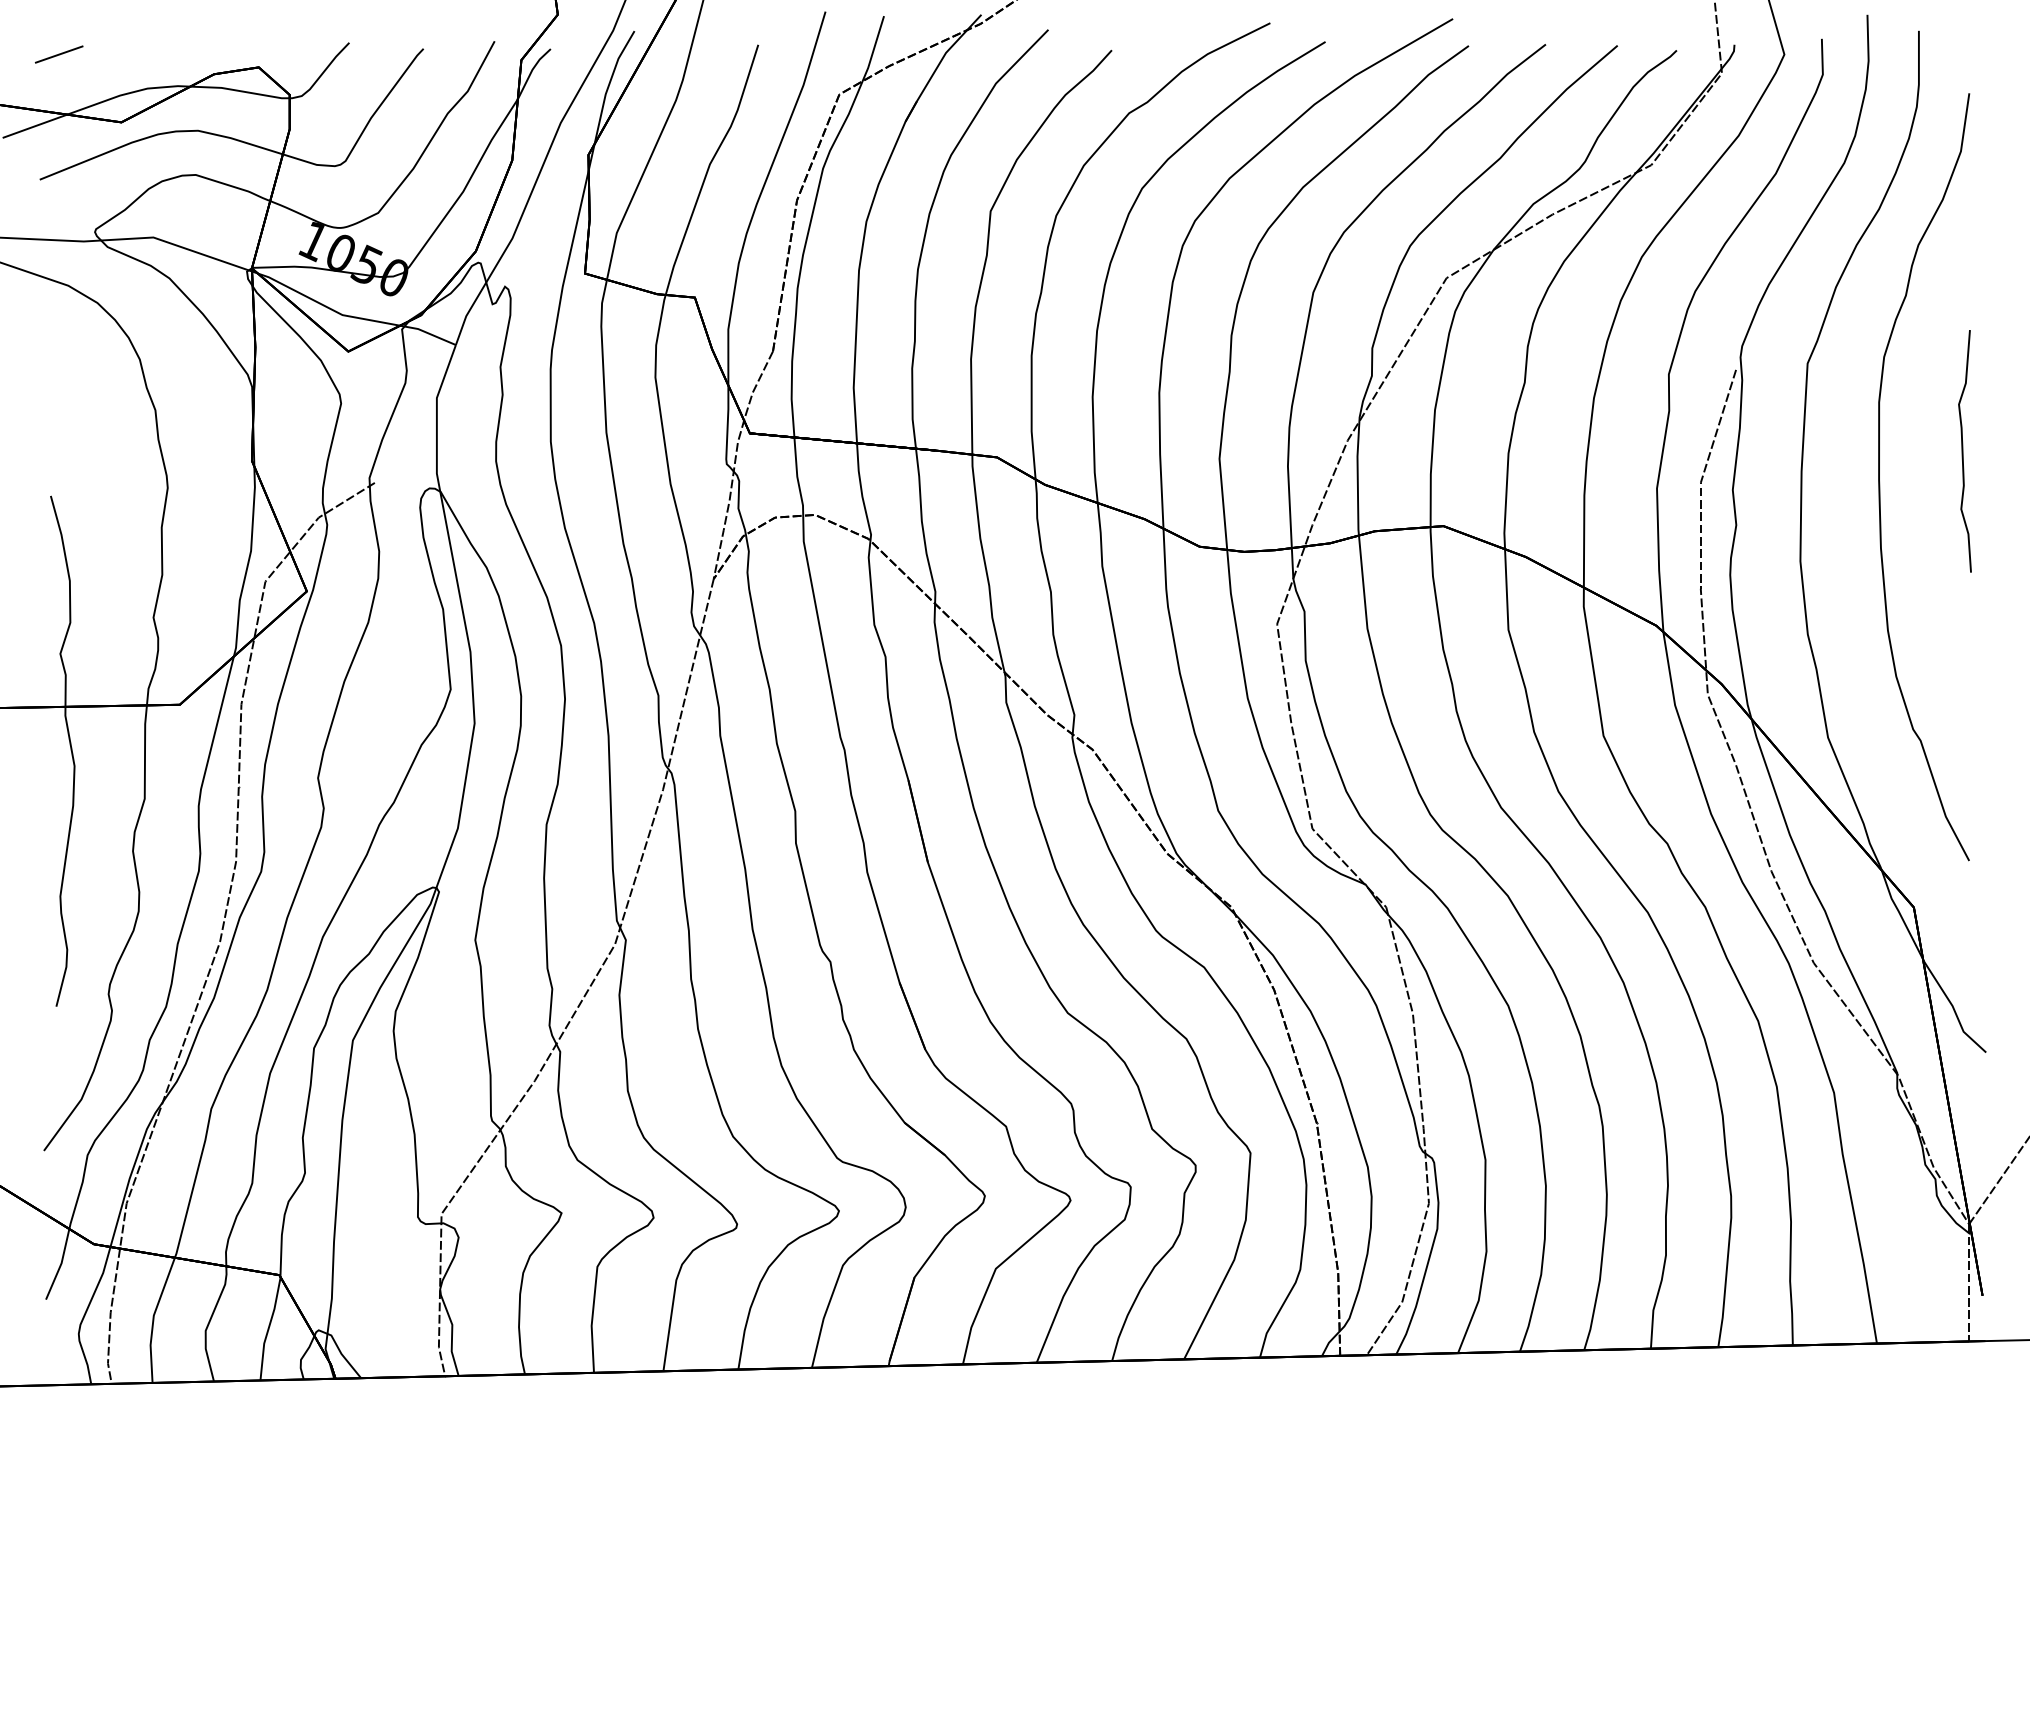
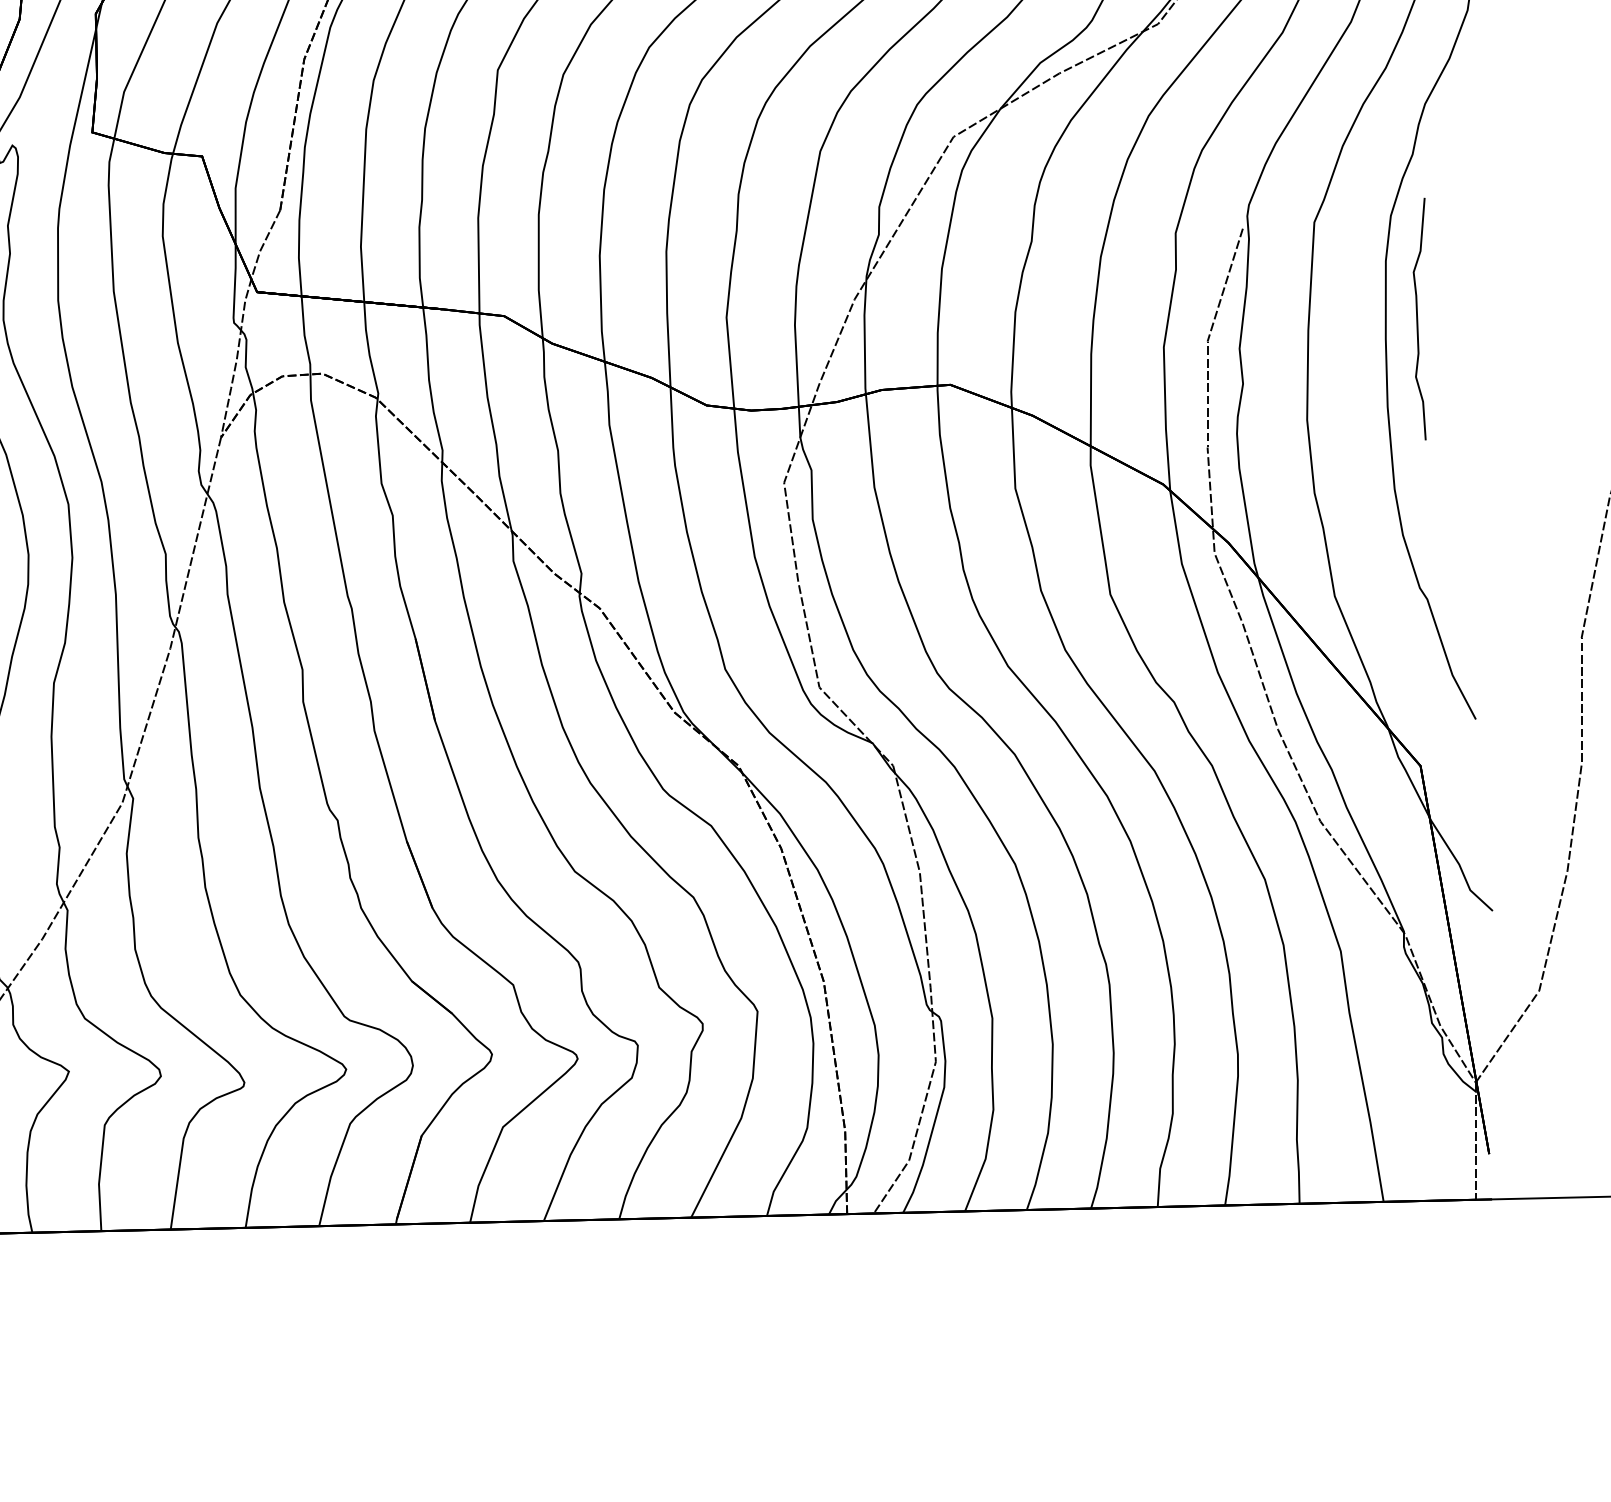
curve: (1963, 451) -> (1418, 319), moved

